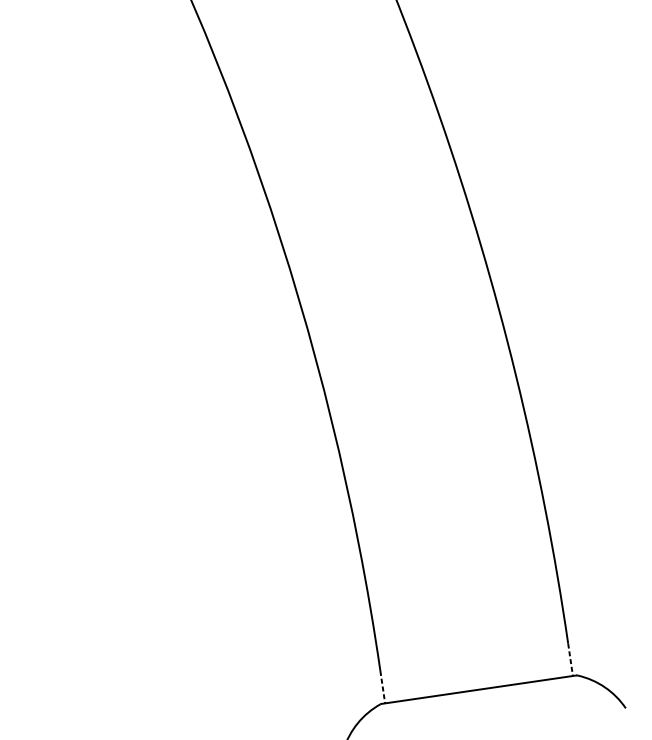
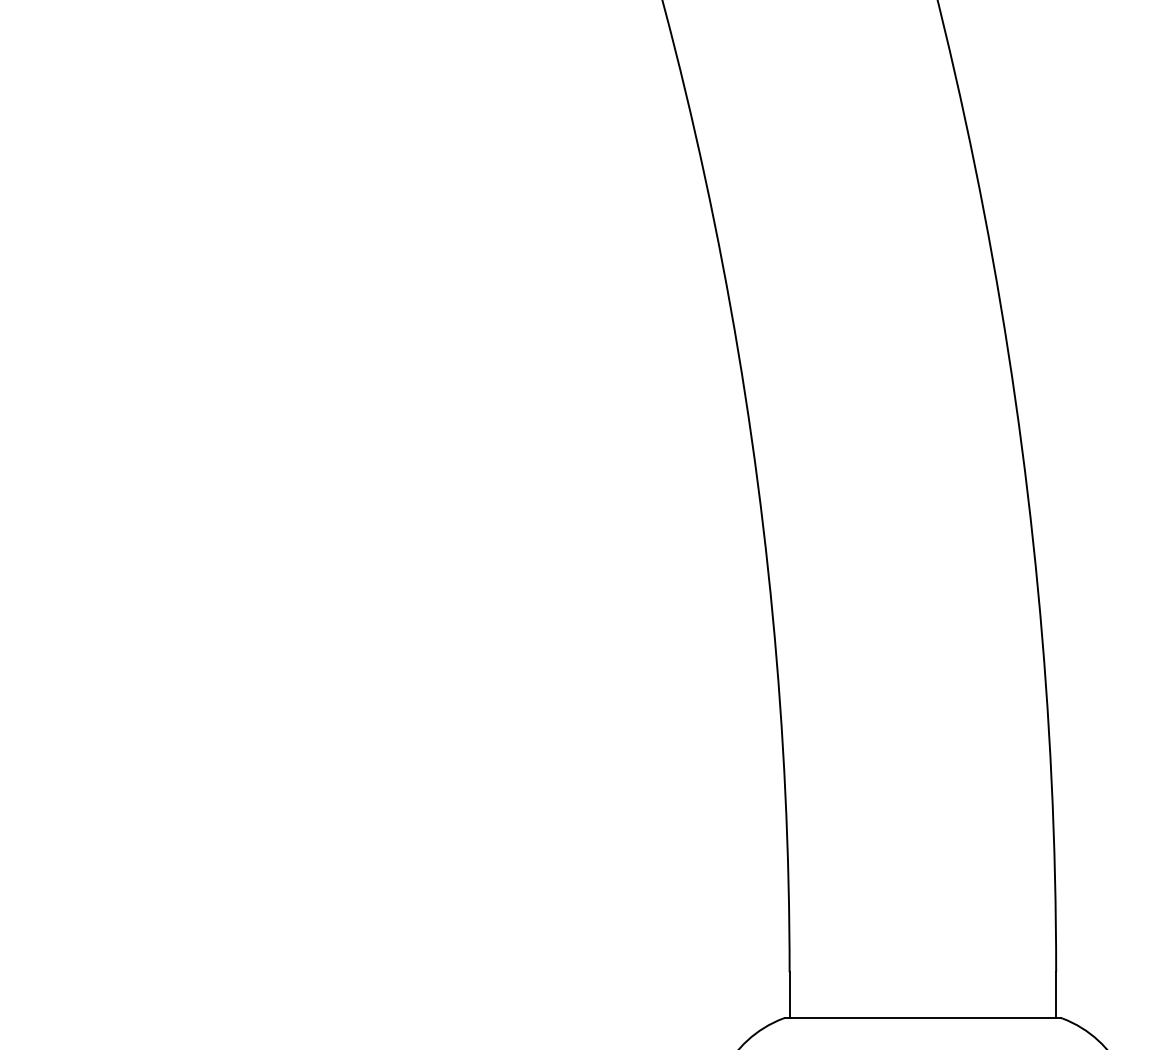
line: (570, 659) -> (1056, 995), dashed -> solid
line: (382, 687) -> (789, 995), dashed -> solid

